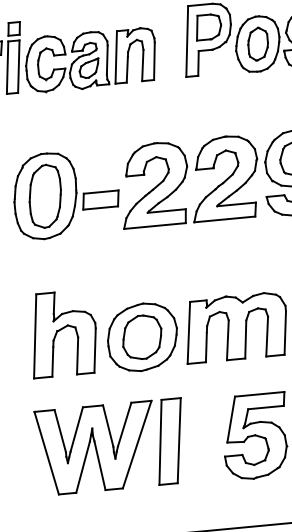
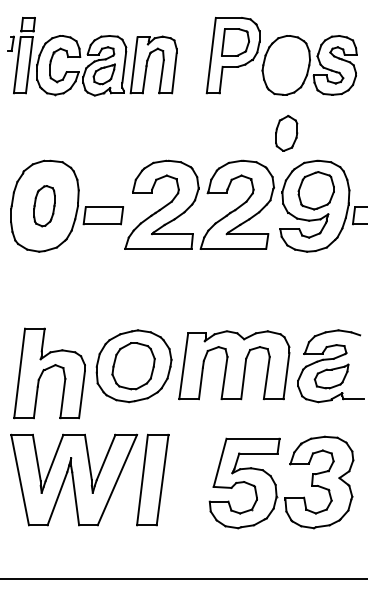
part: (258, 44) -> (286, 133), moved
part: (45, 195) -> (44, 205), size x0.6
part: (62, 333) -> (49, 373), moved

